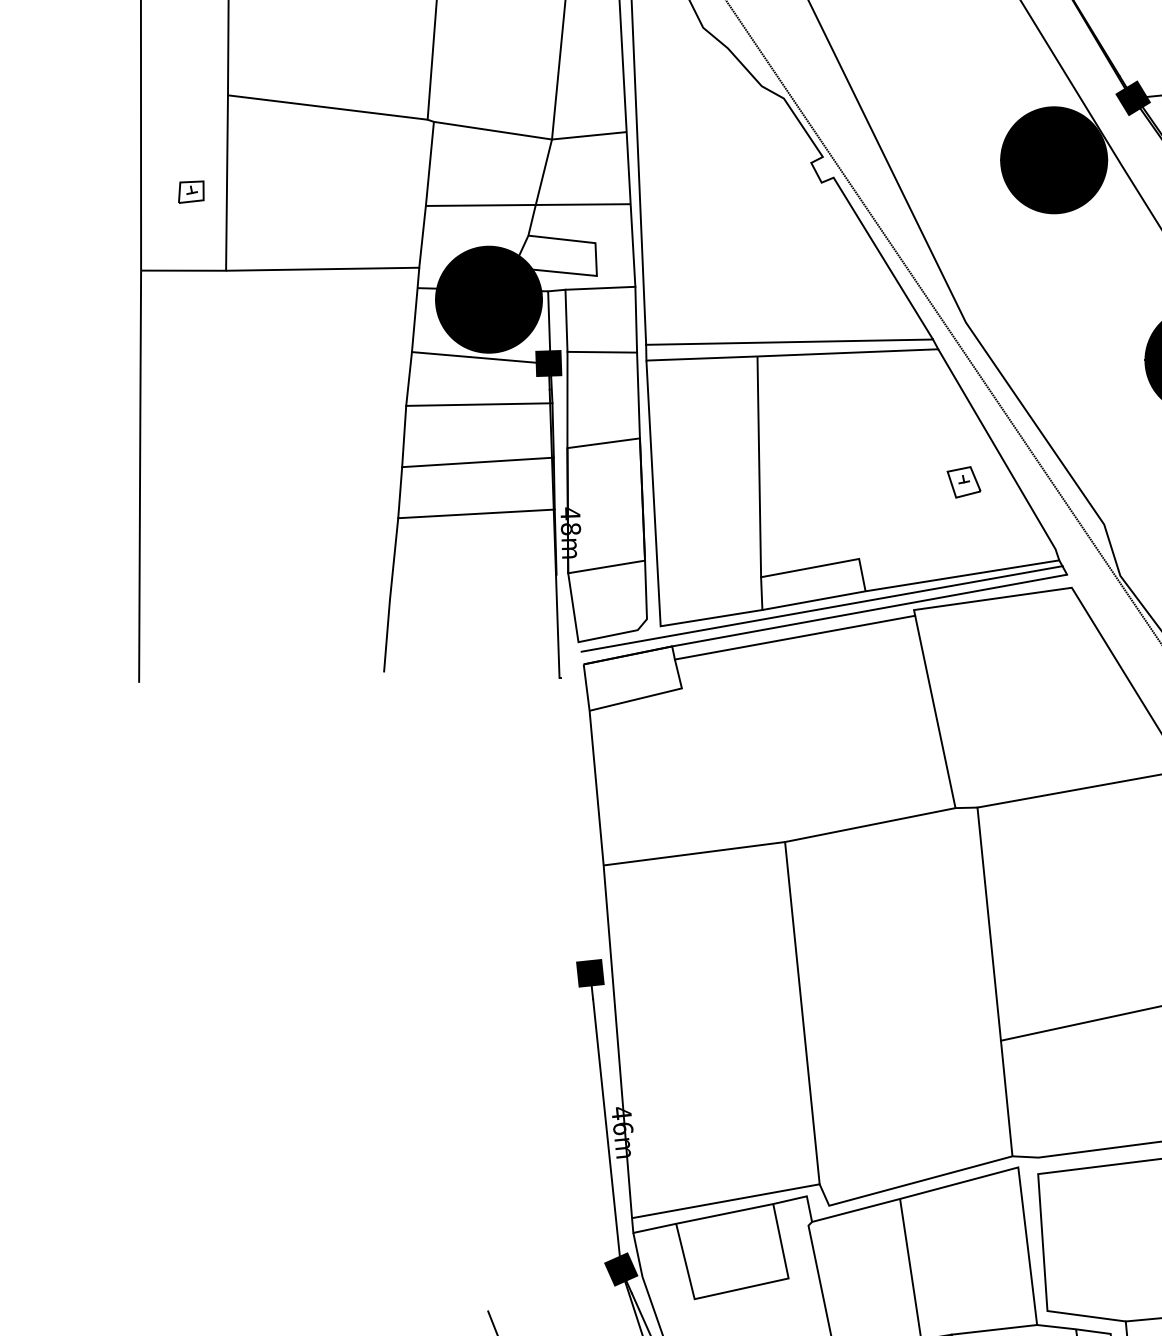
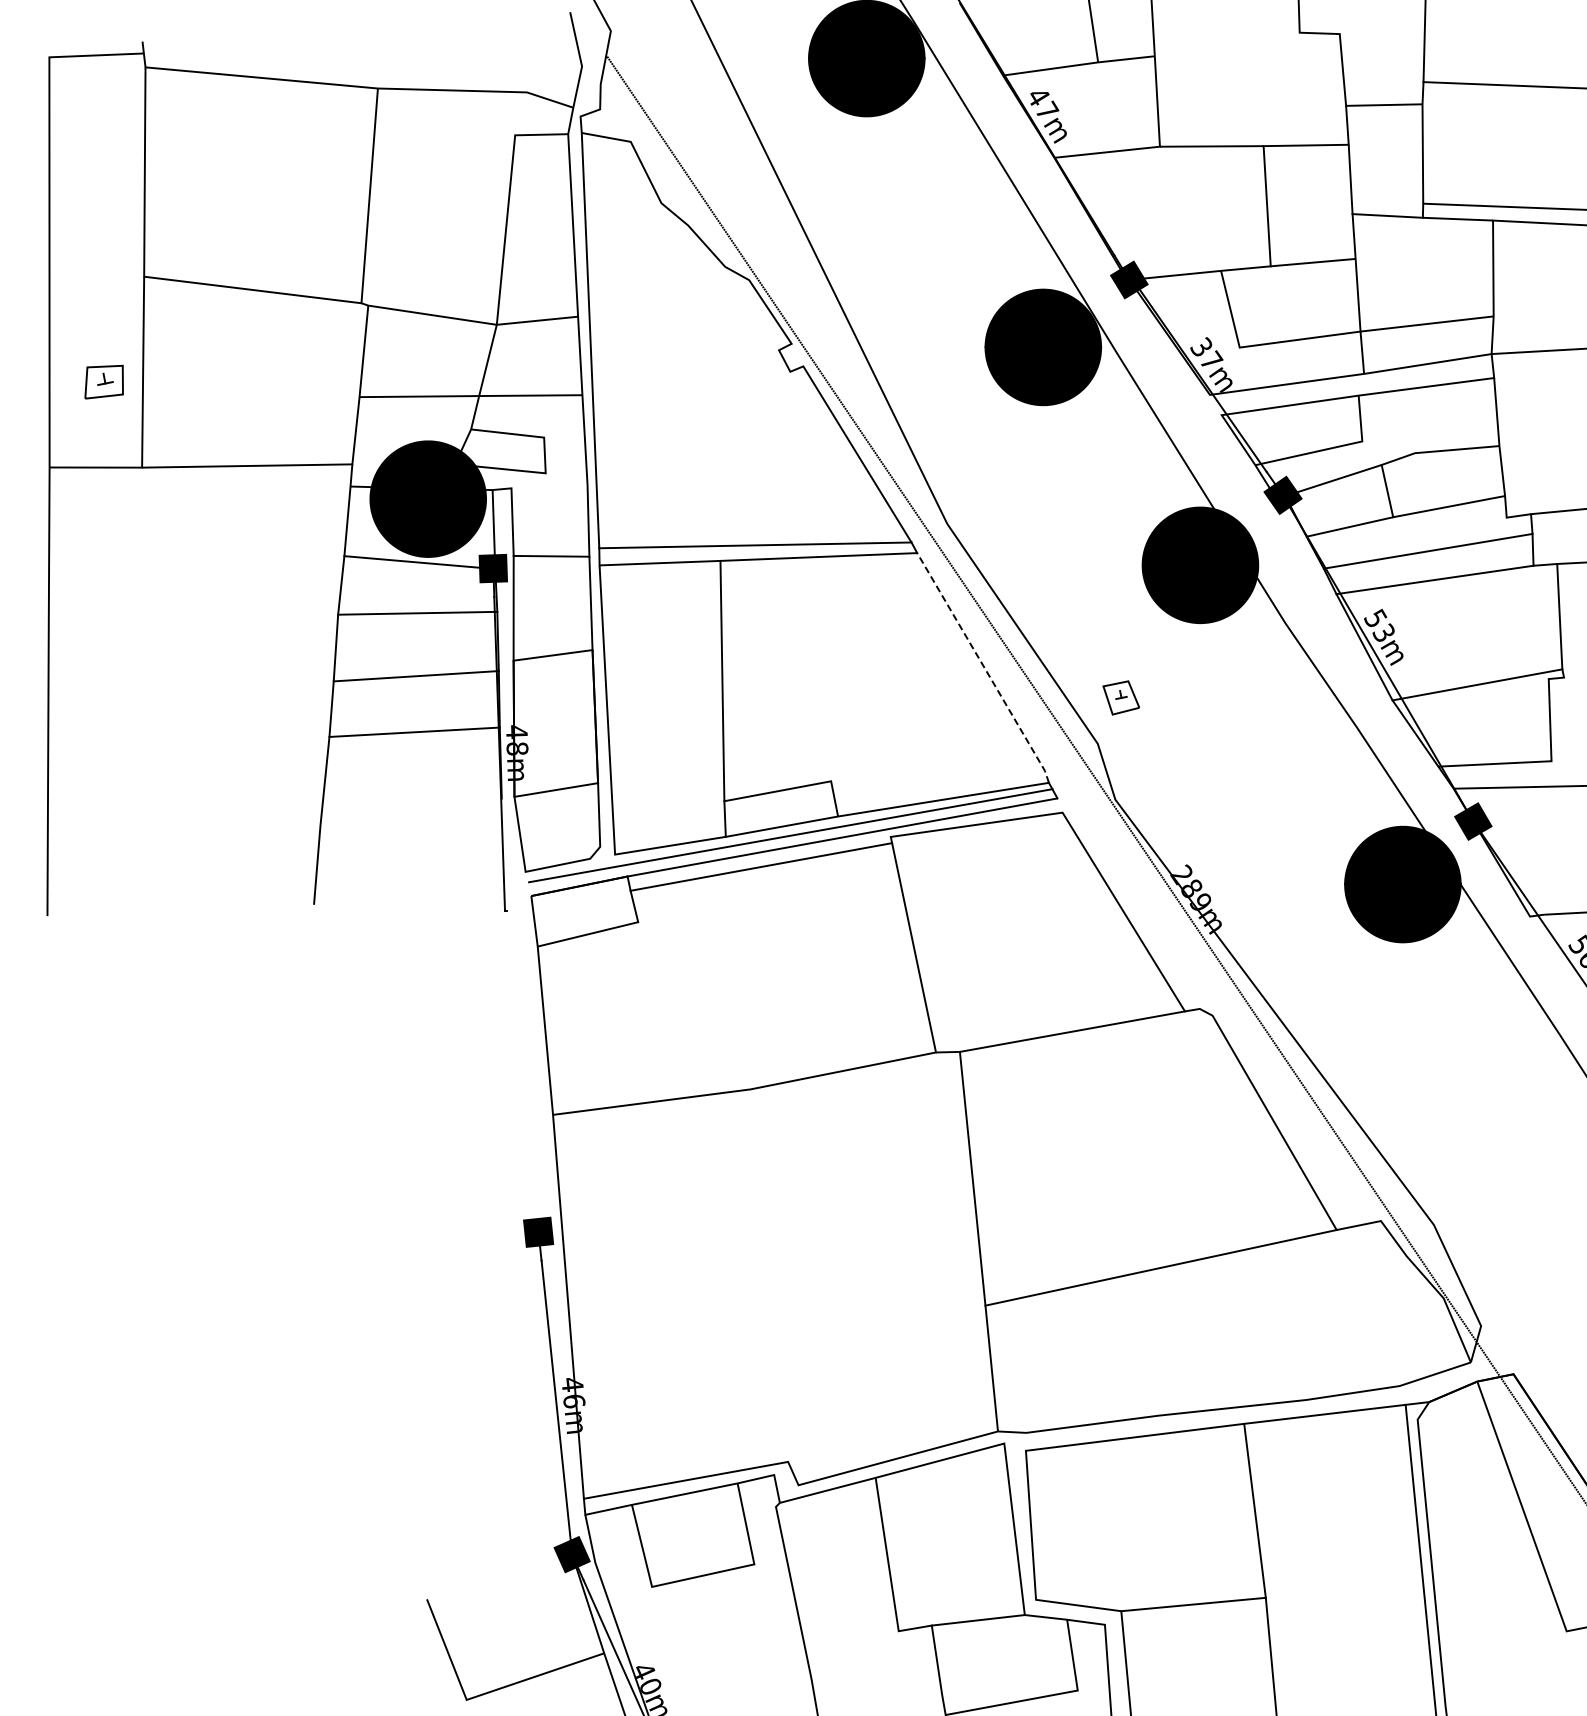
part: (191, 191) -> (104, 381), size x1.4
line: (600, 288) -> (549, 486), removed
line: (1000, 454) -> (984, 667), solid -> dashed
part: (963, 481) -> (1120, 697), moved
line: (802, 1013) -> (769, 1275), removed

